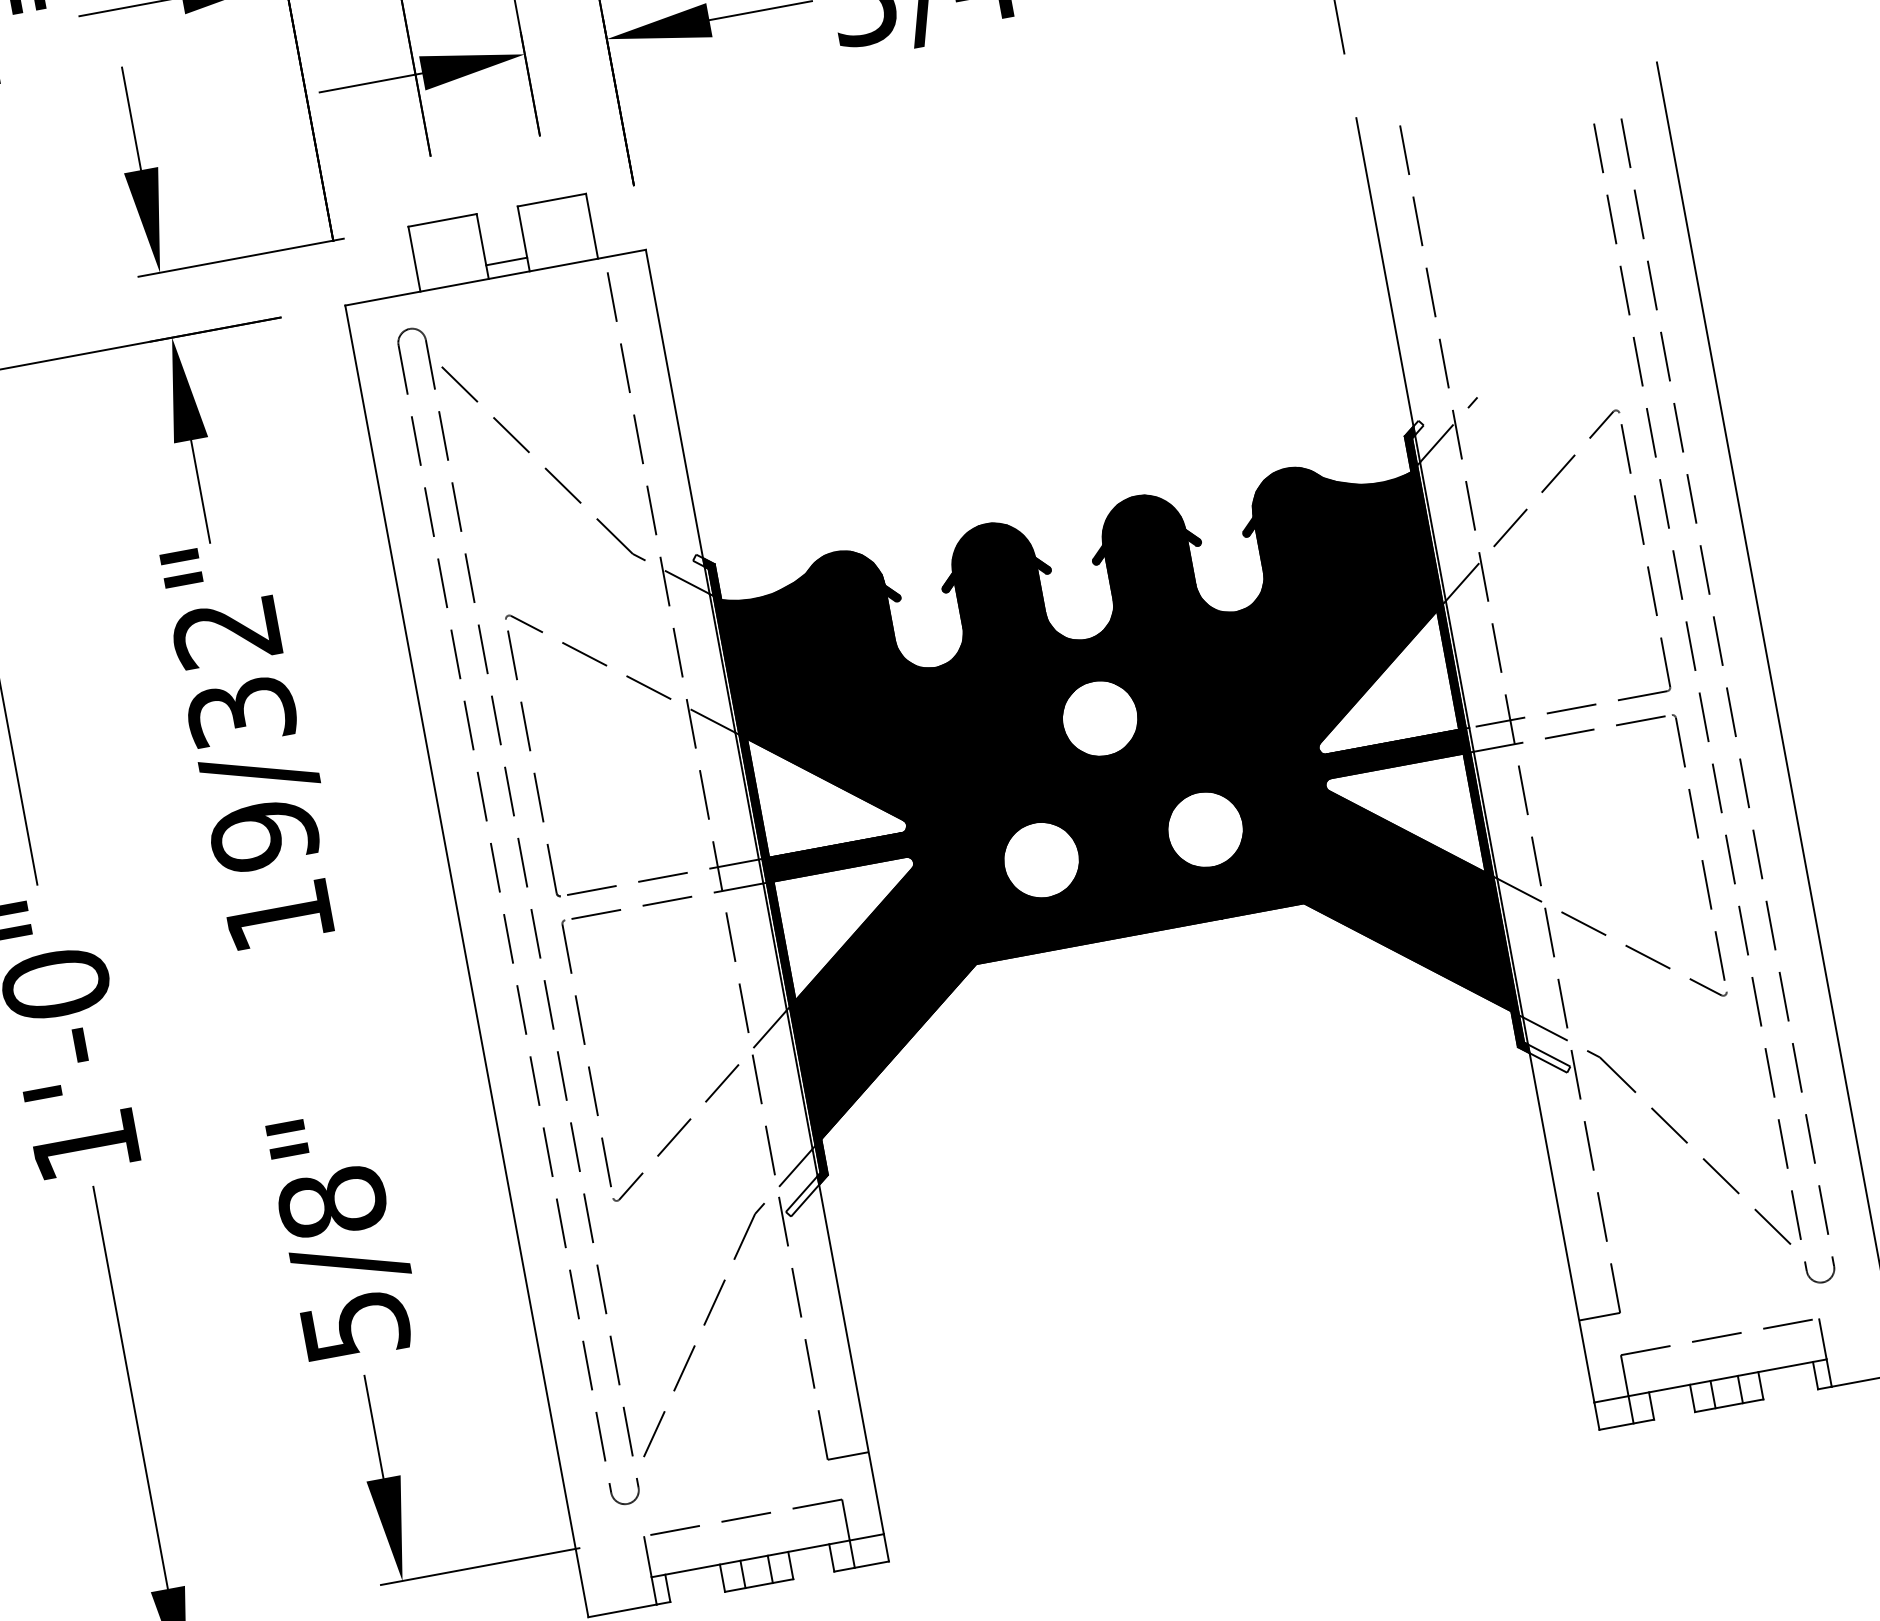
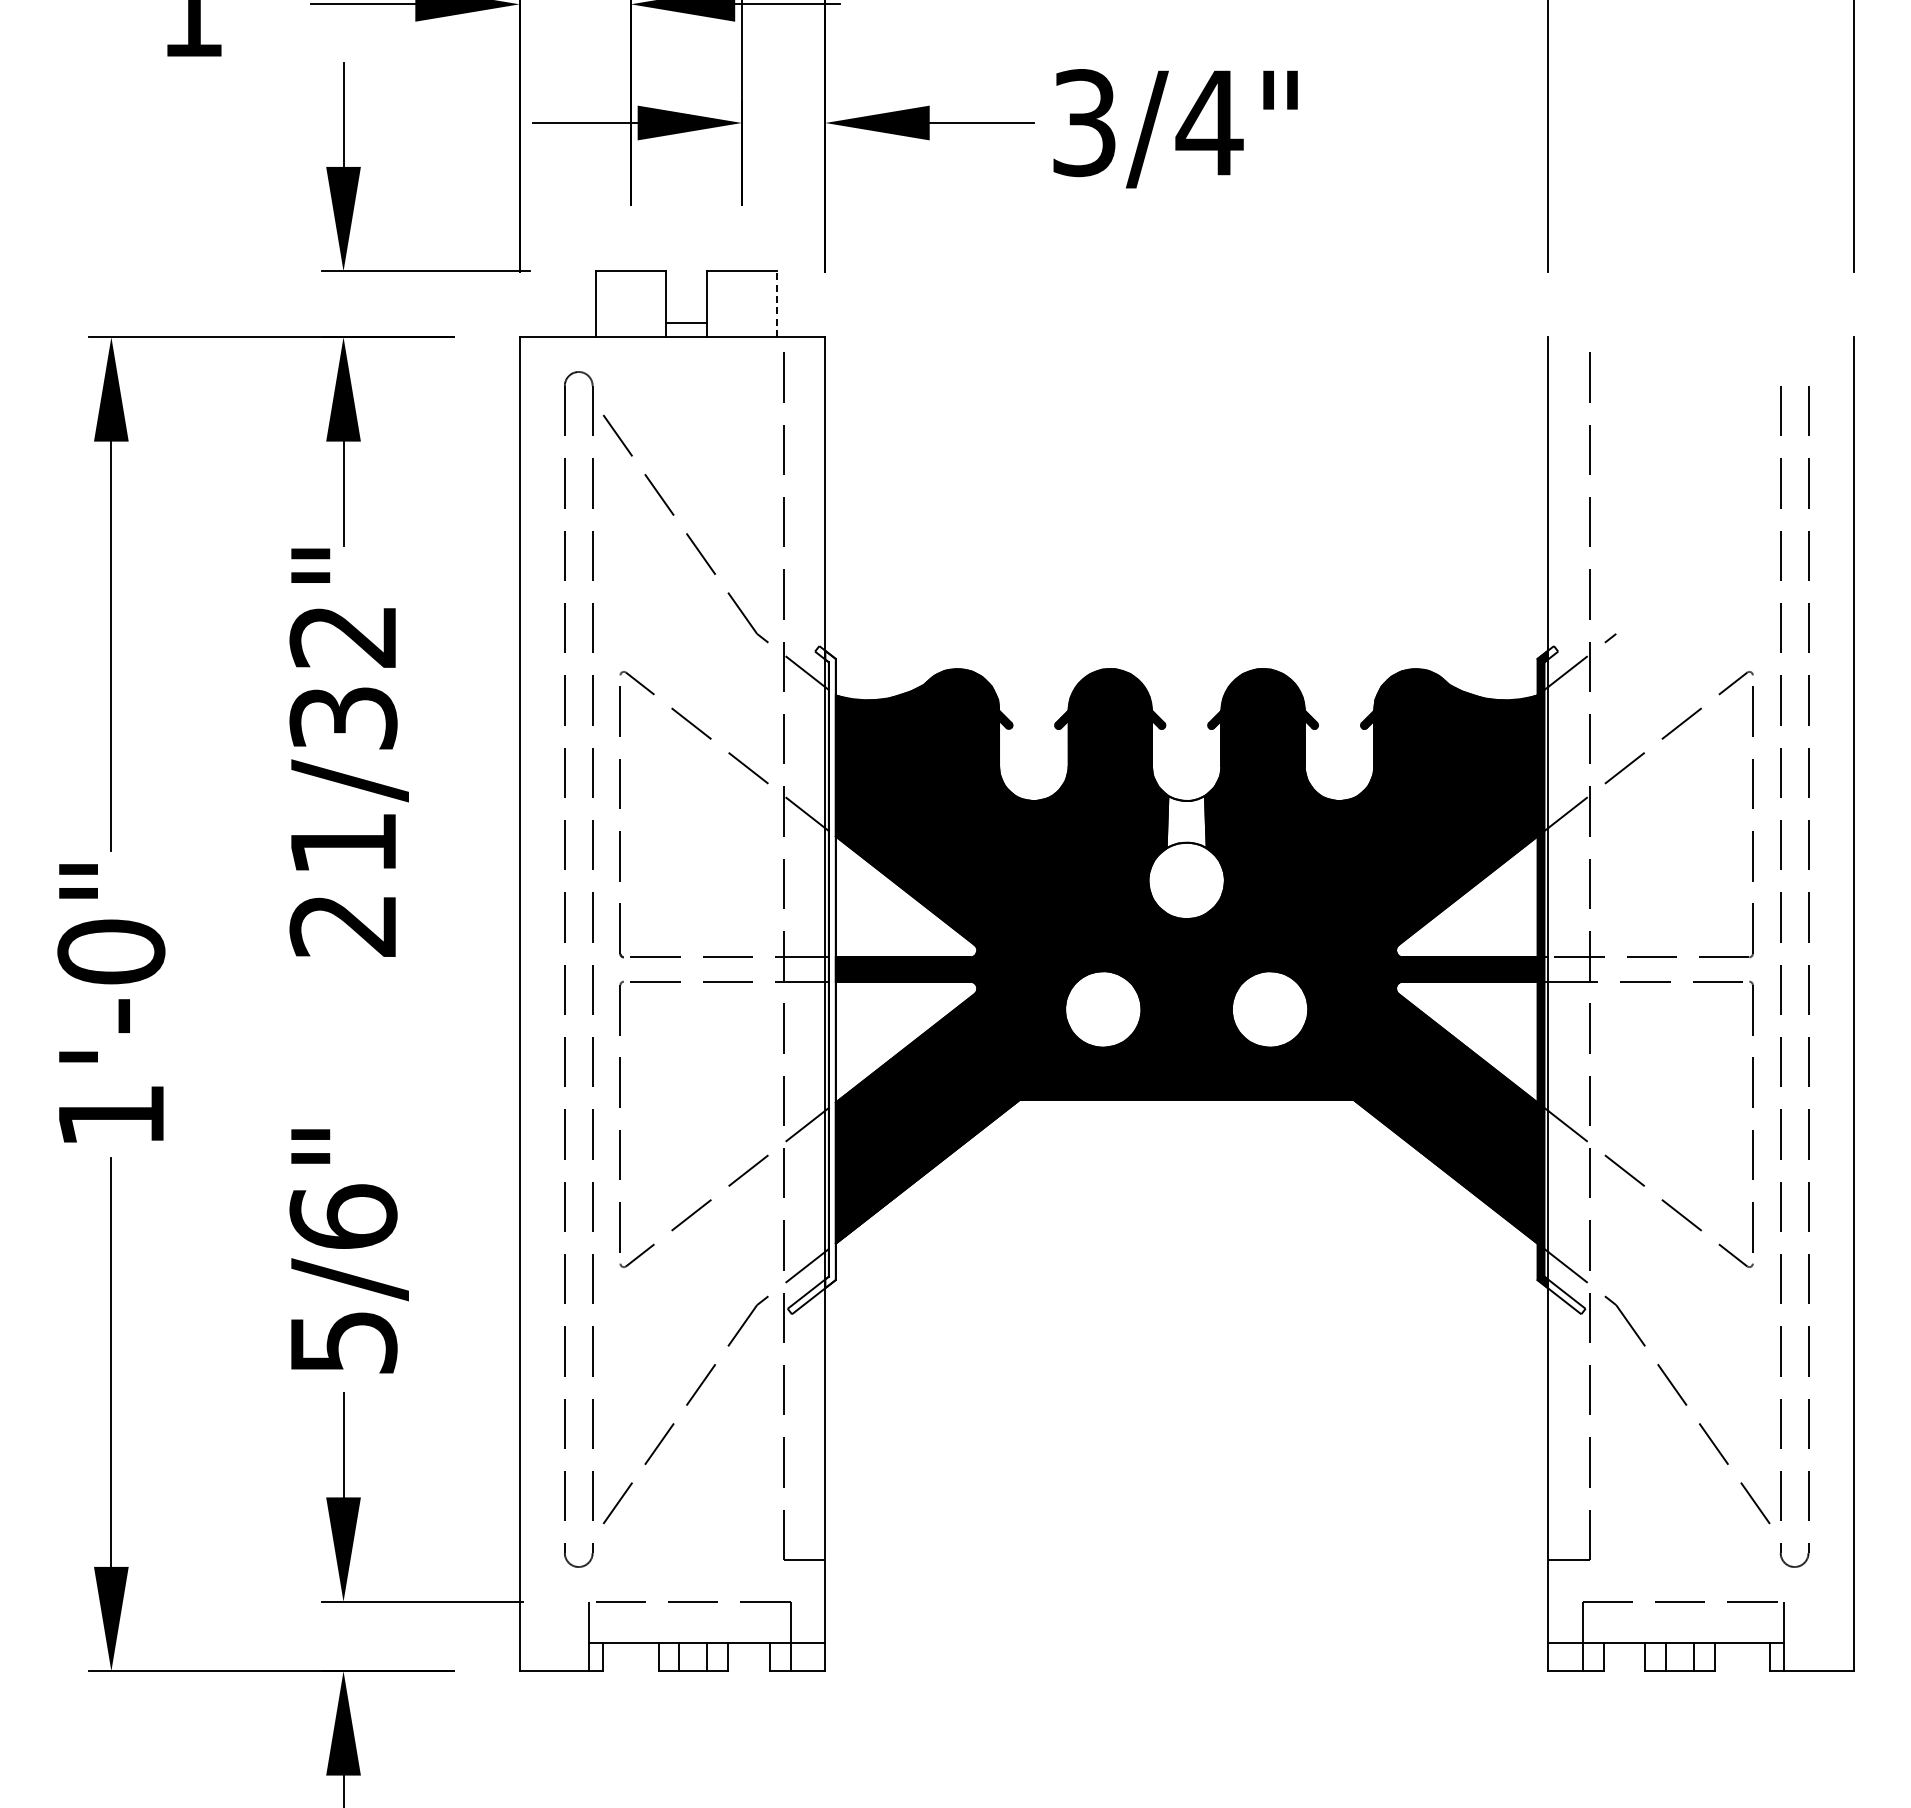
line: (591, 226) -> (776, 304), solid -> dashed
fill: (1089, 660) -> (1186, 821), removed
fill: (766, 870) -> (830, 969), removed
text: (271, 874) -> (343, 883), 19/32" -> 21/32"
text: (332, 1202) -> (343, 1216), 5/8" -> 5/6"

